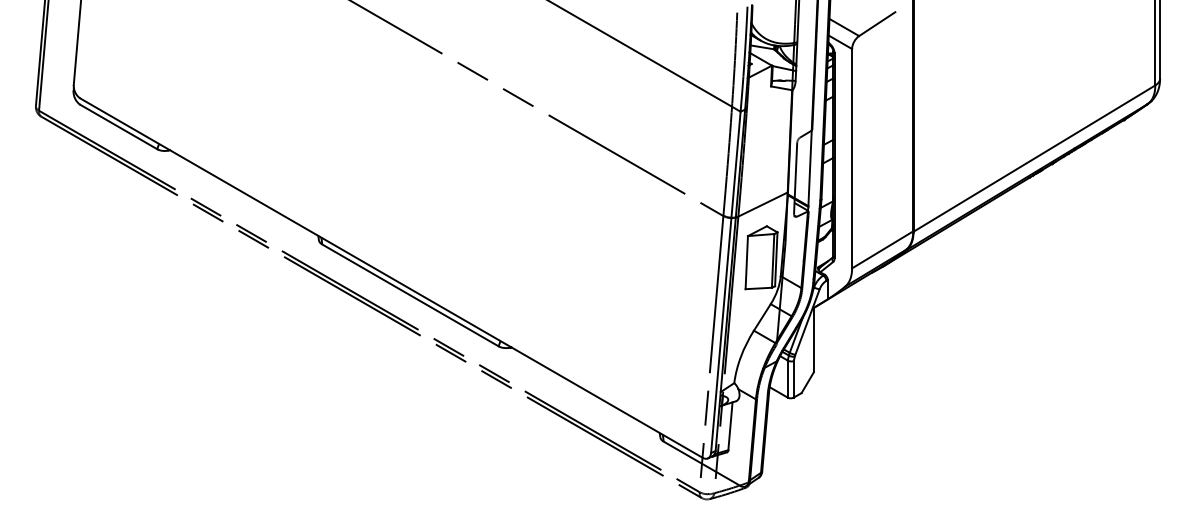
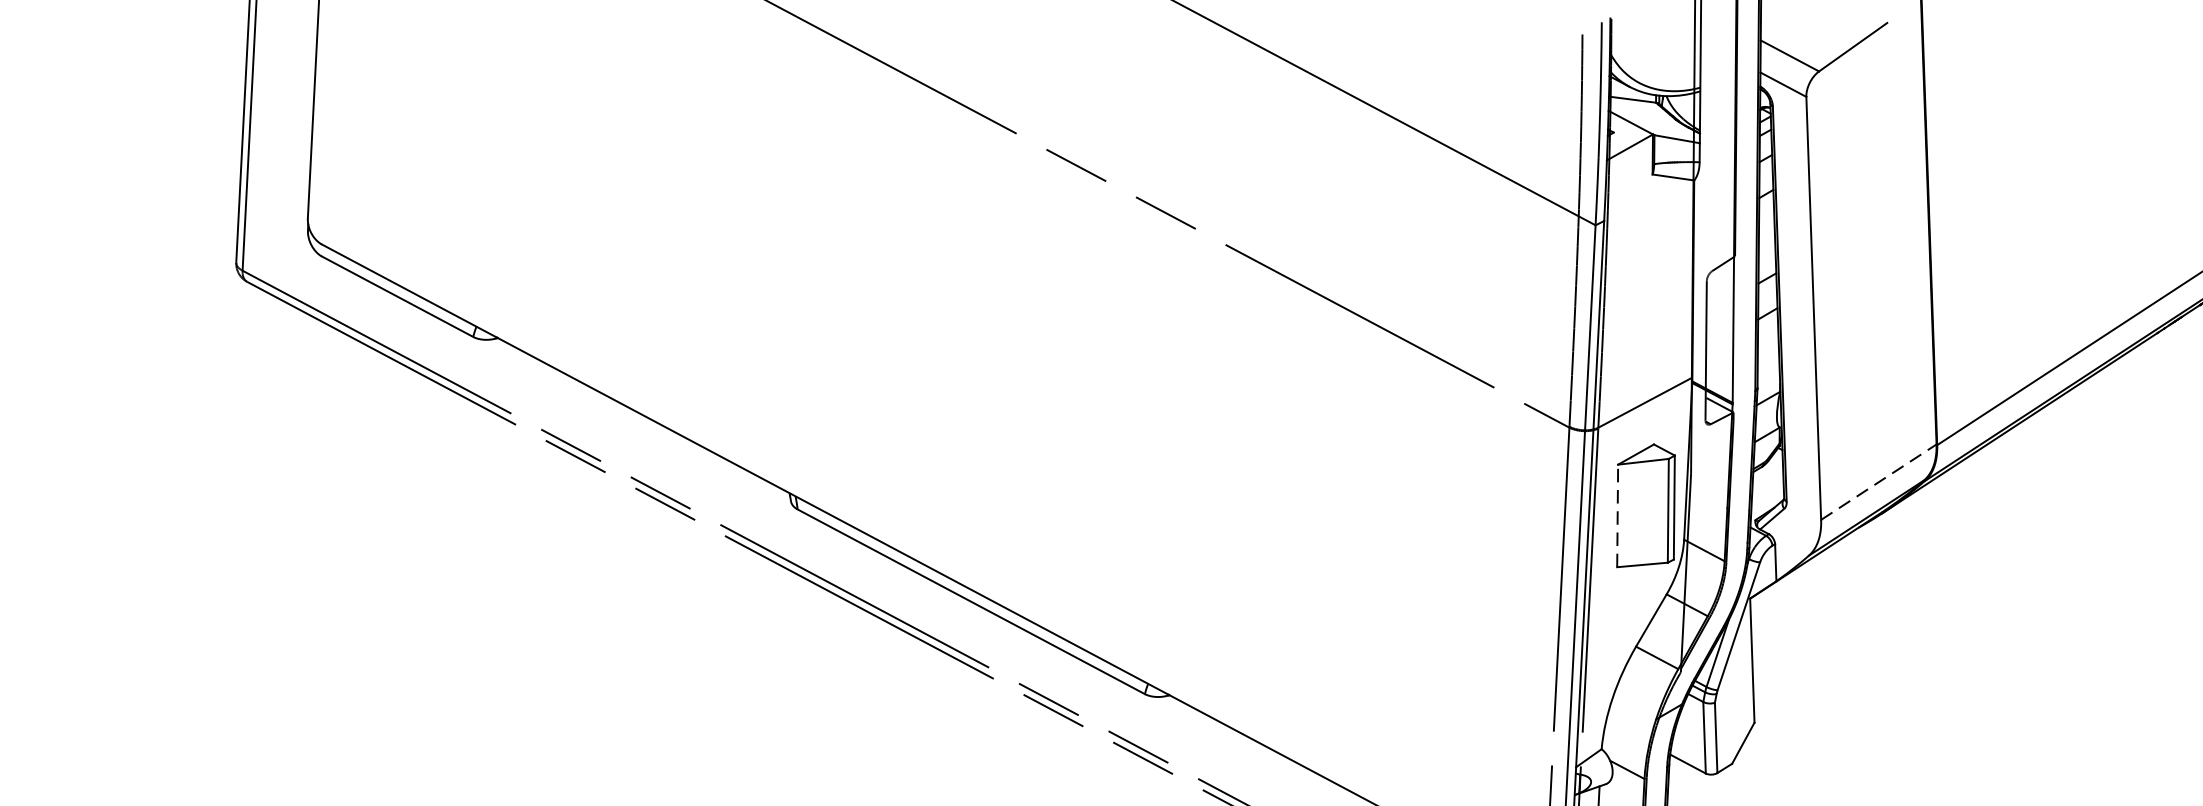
line: (882, 249) -> (1878, 481), solid -> dashed
line: (746, 262) -> (1617, 515), solid -> dashed

